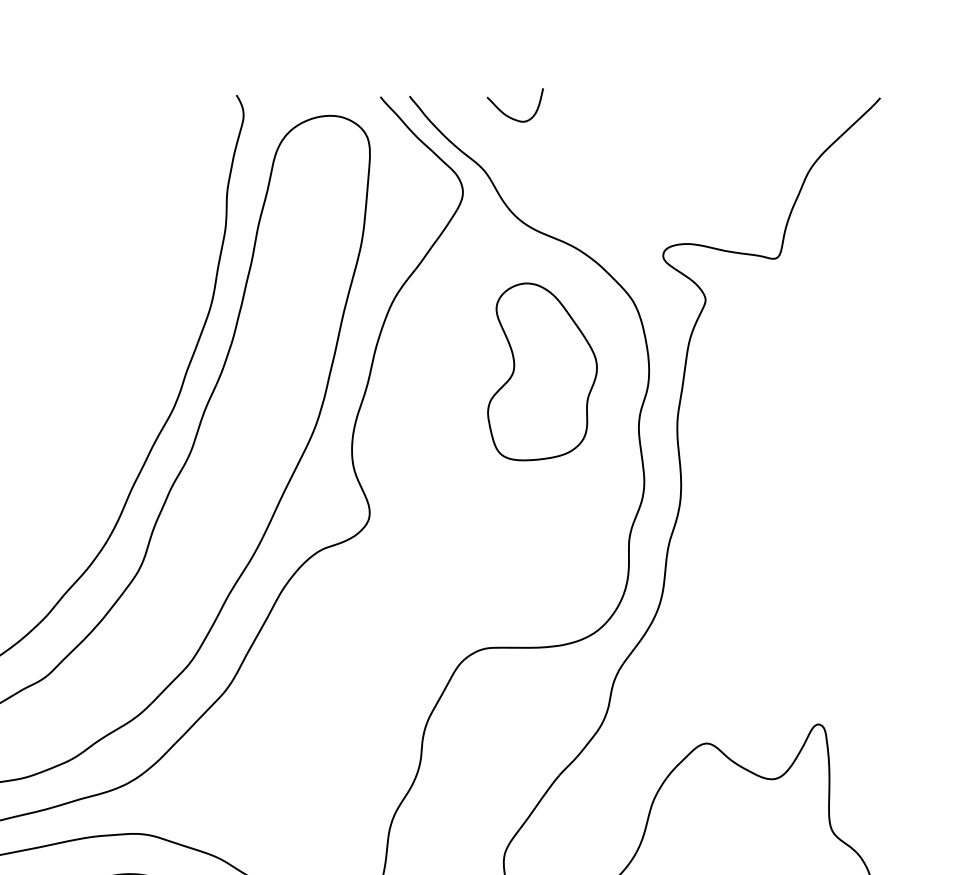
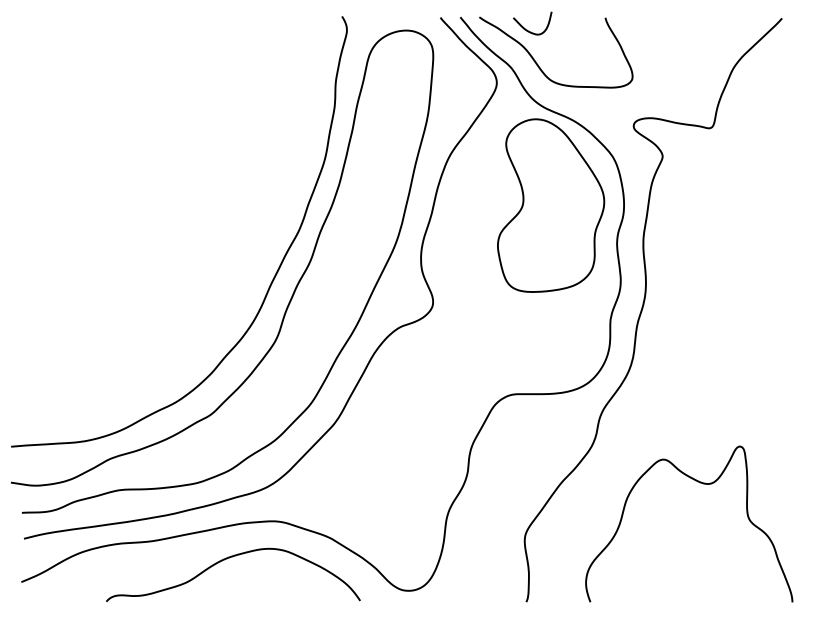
curve: (523, 165) -> (538, 64), added
part: (542, 371) -> (551, 205), size x1.43

